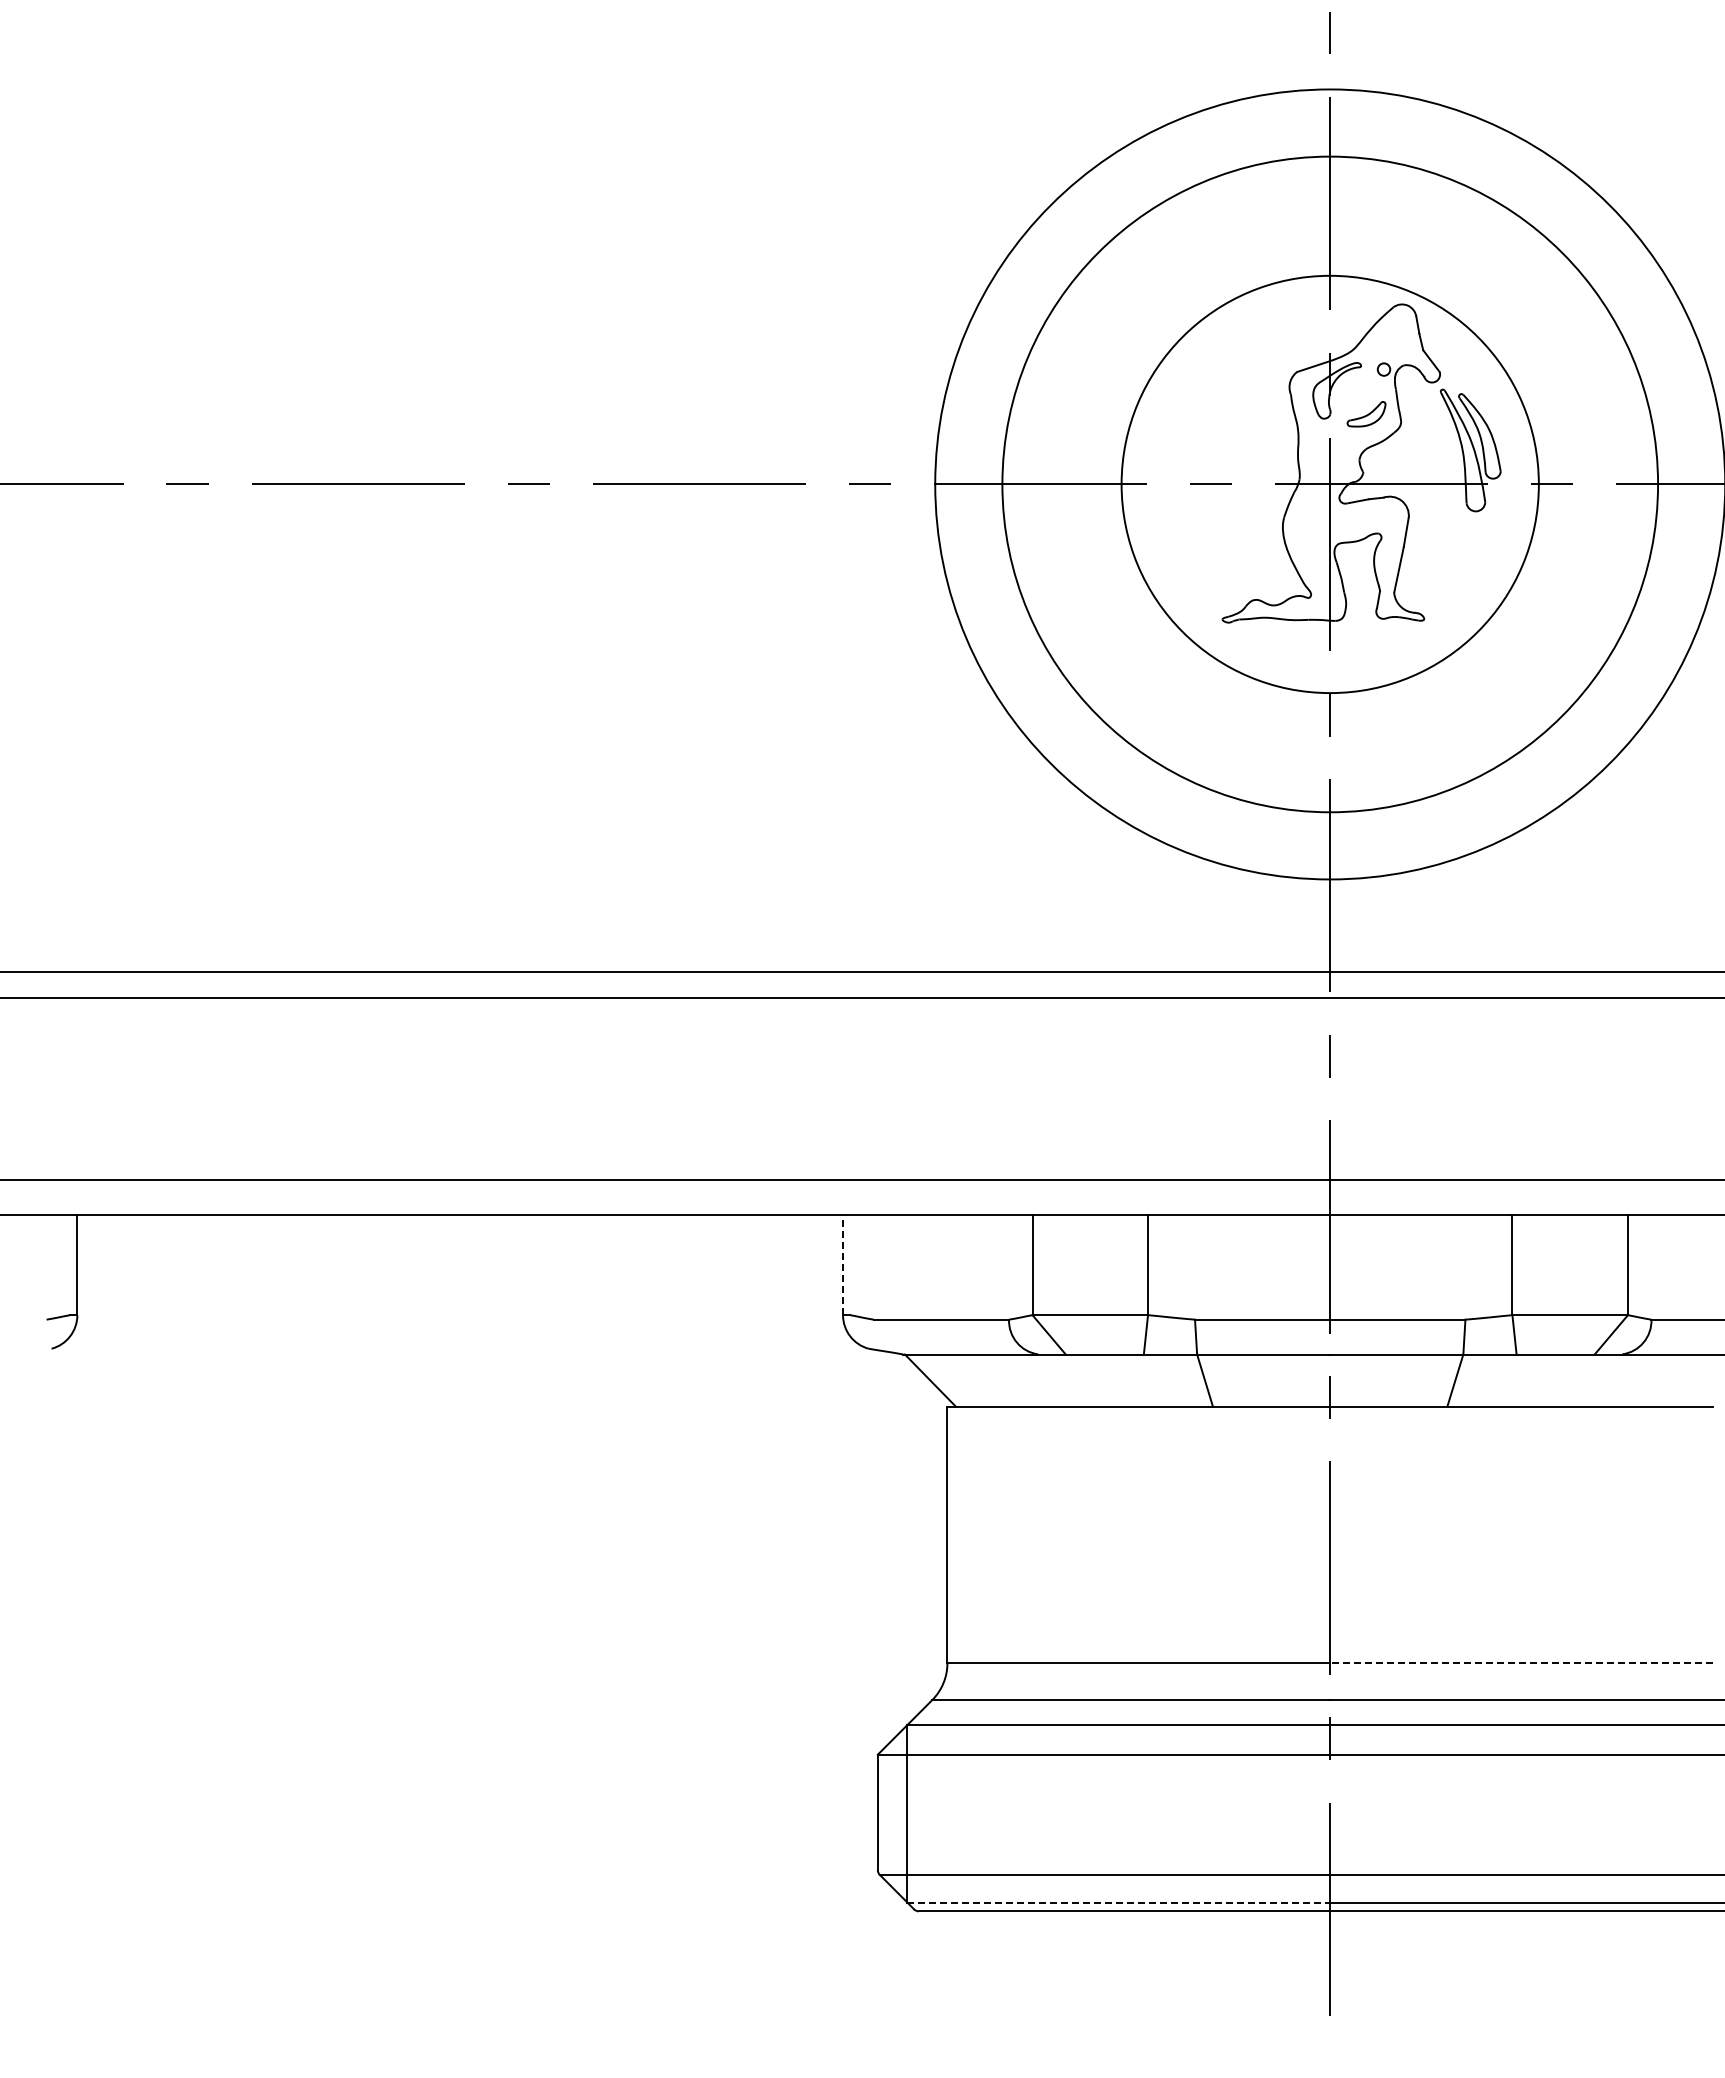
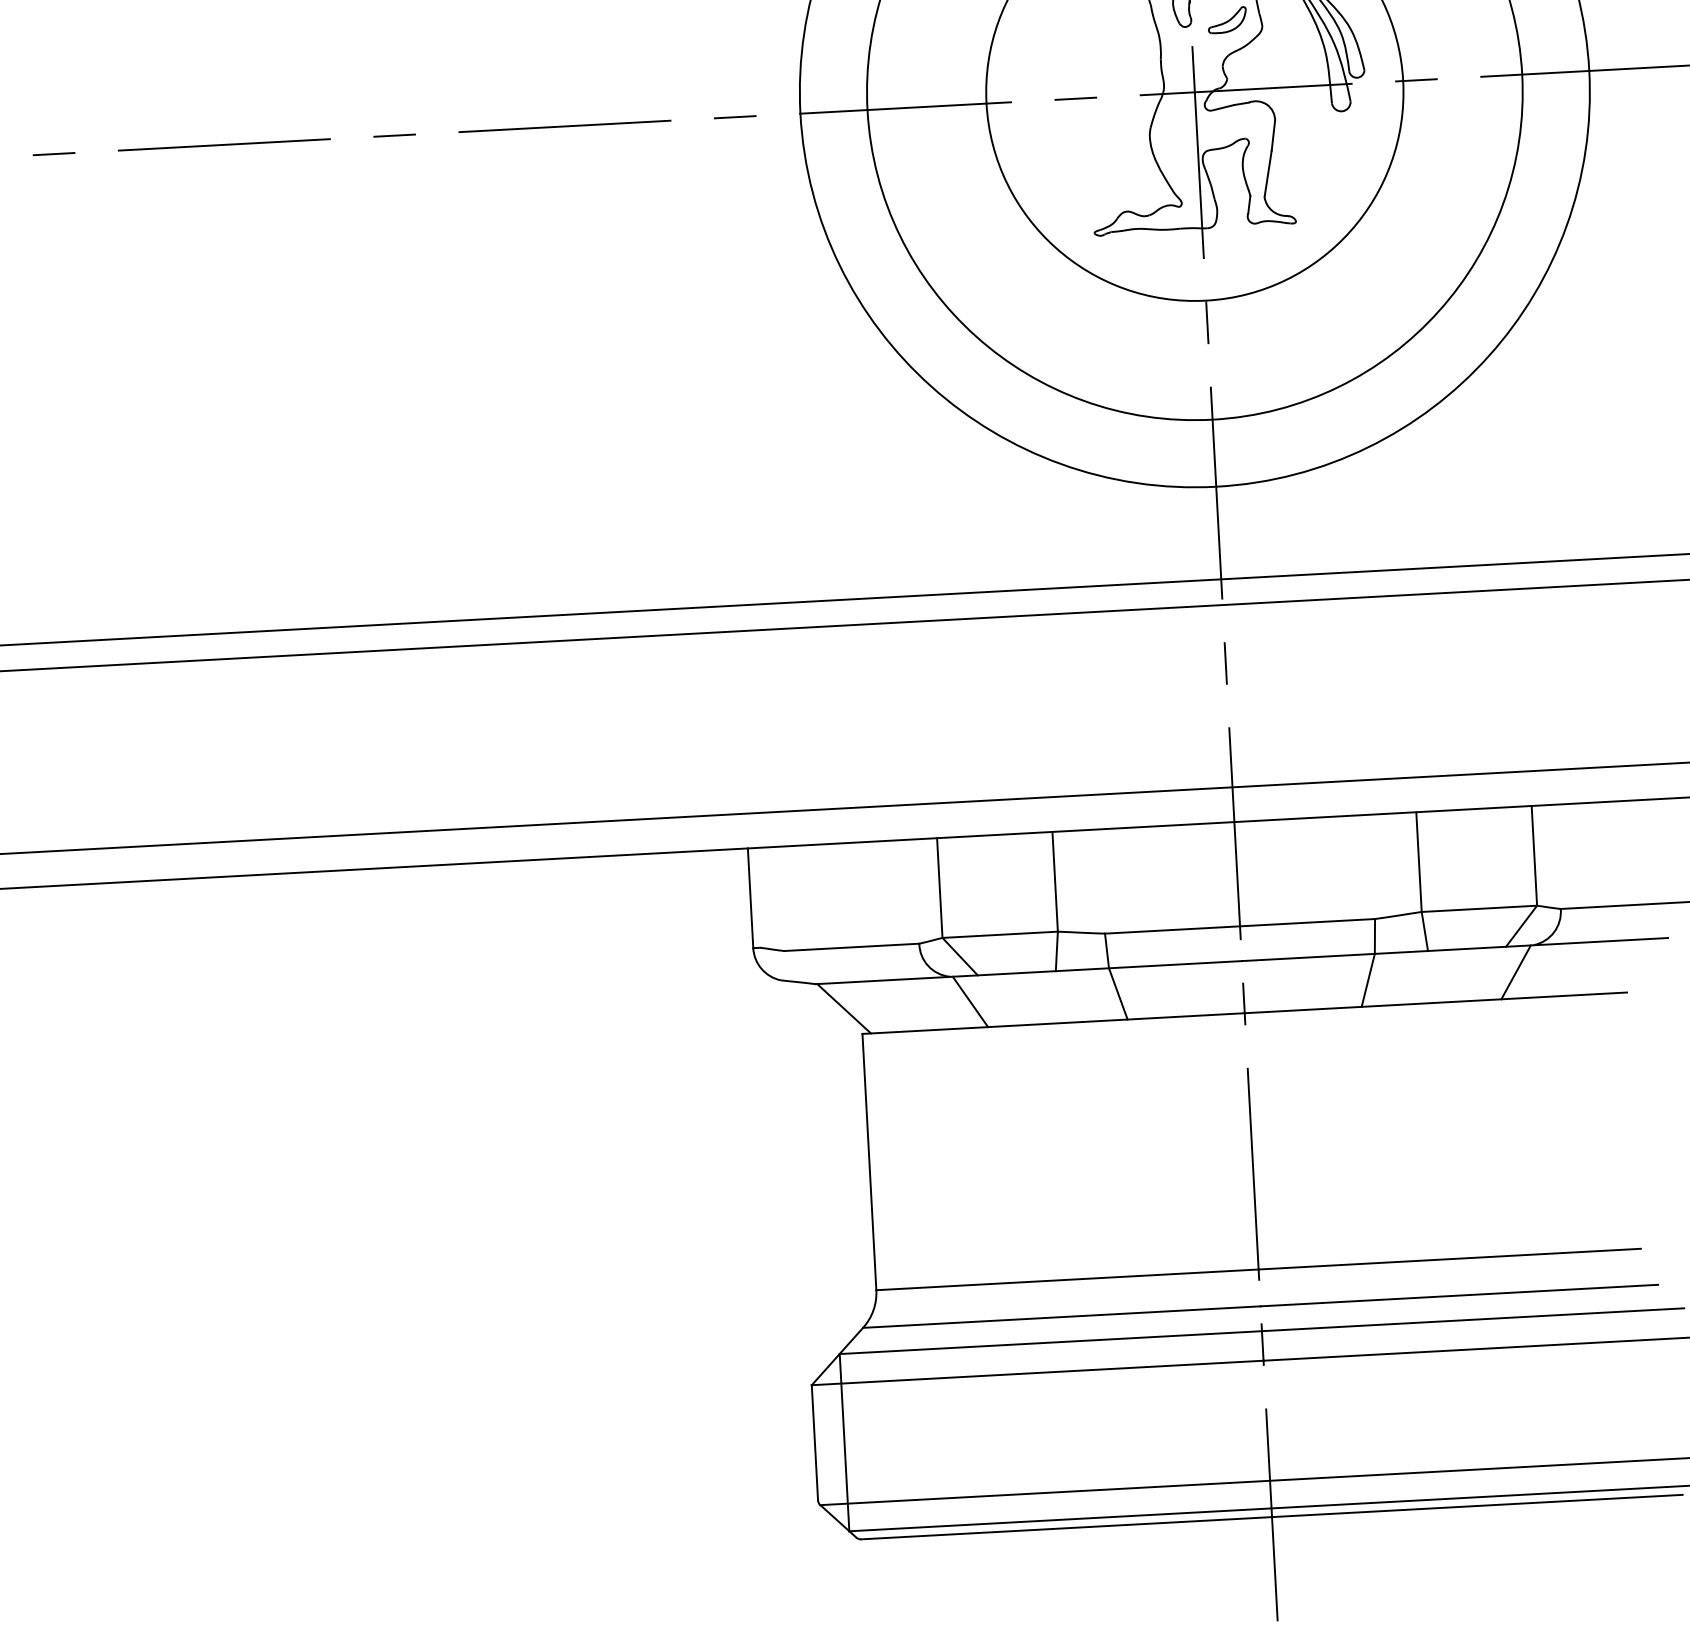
line: (843, 1265) -> (751, 898), dashed -> solid
line: (1056, 1380) -> (969, 1001), added
line: (1603, 1380) -> (1516, 972), added
line: (1521, 1663) -> (1449, 1259), dashed -> solid
line: (1119, 1902) -> (1061, 1519), dashed -> solid

